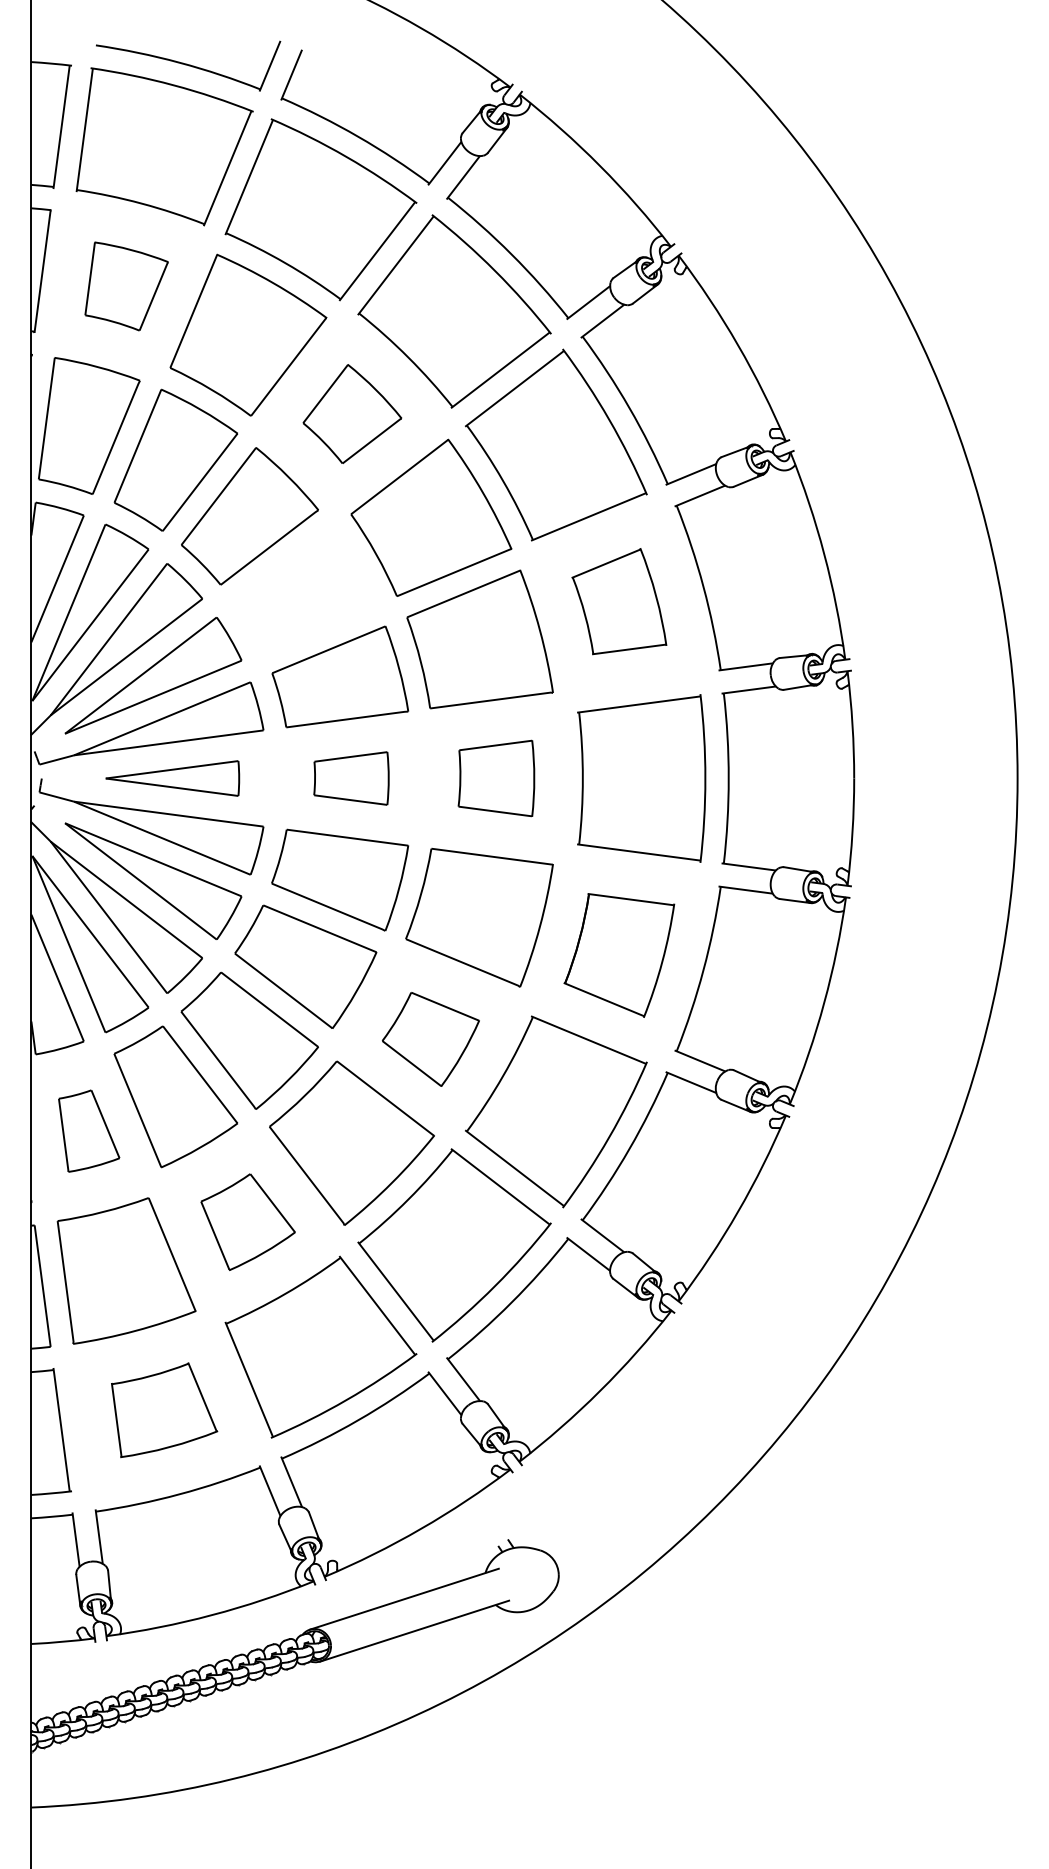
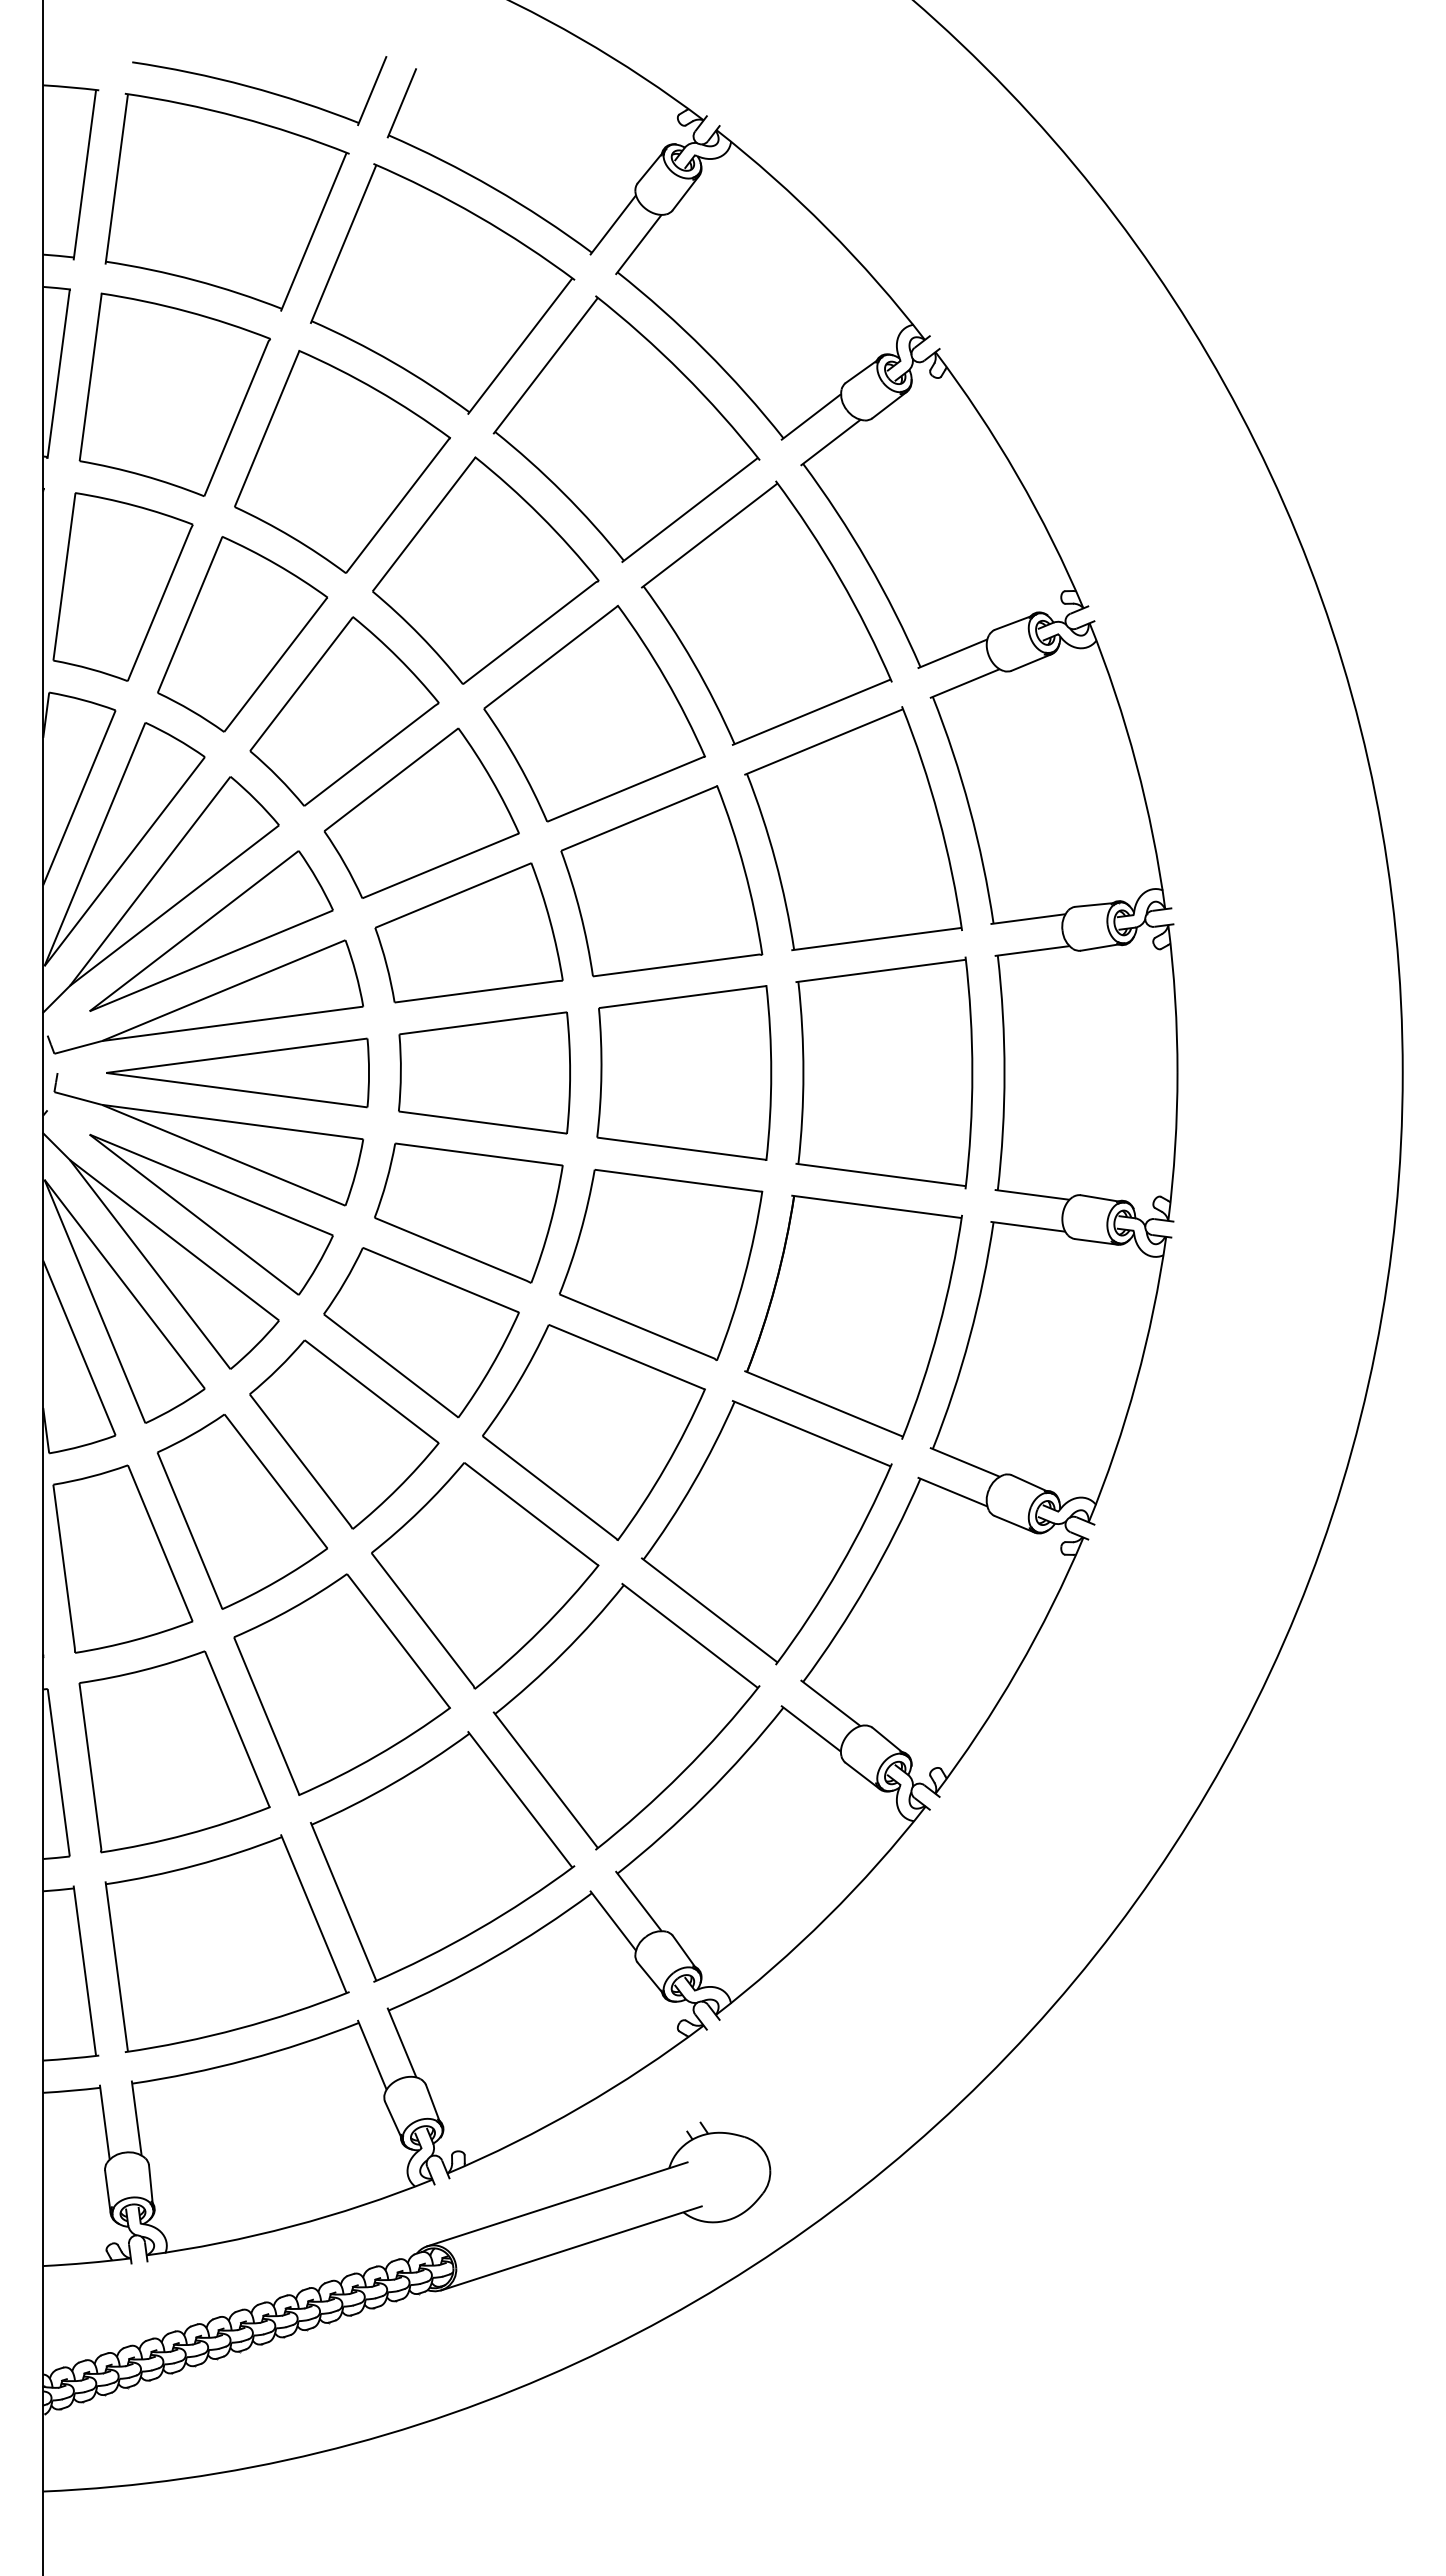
part: (126, 286) -> (174, 394), size x1.67
part: (352, 414) -> (485, 570), size x1.67
part: (305, 589) -> (421, 812), added
part: (619, 601) -> (853, 828), size x1.67
part: (172, 778) -> (237, 1072), size x1.43
part: (351, 778) -> (484, 1072), size x1.67
part: (496, 778) -> (684, 1072), size x1.67
part: (619, 955) -> (853, 1316), size x1.43
part: (430, 1039) -> (593, 1432), size x1.67
part: (88, 1130) -> (122, 1558), size x1.67
part: (247, 1222) -> (341, 1684), size x1.67
part: (164, 1409) -> (226, 1943), size x1.67

